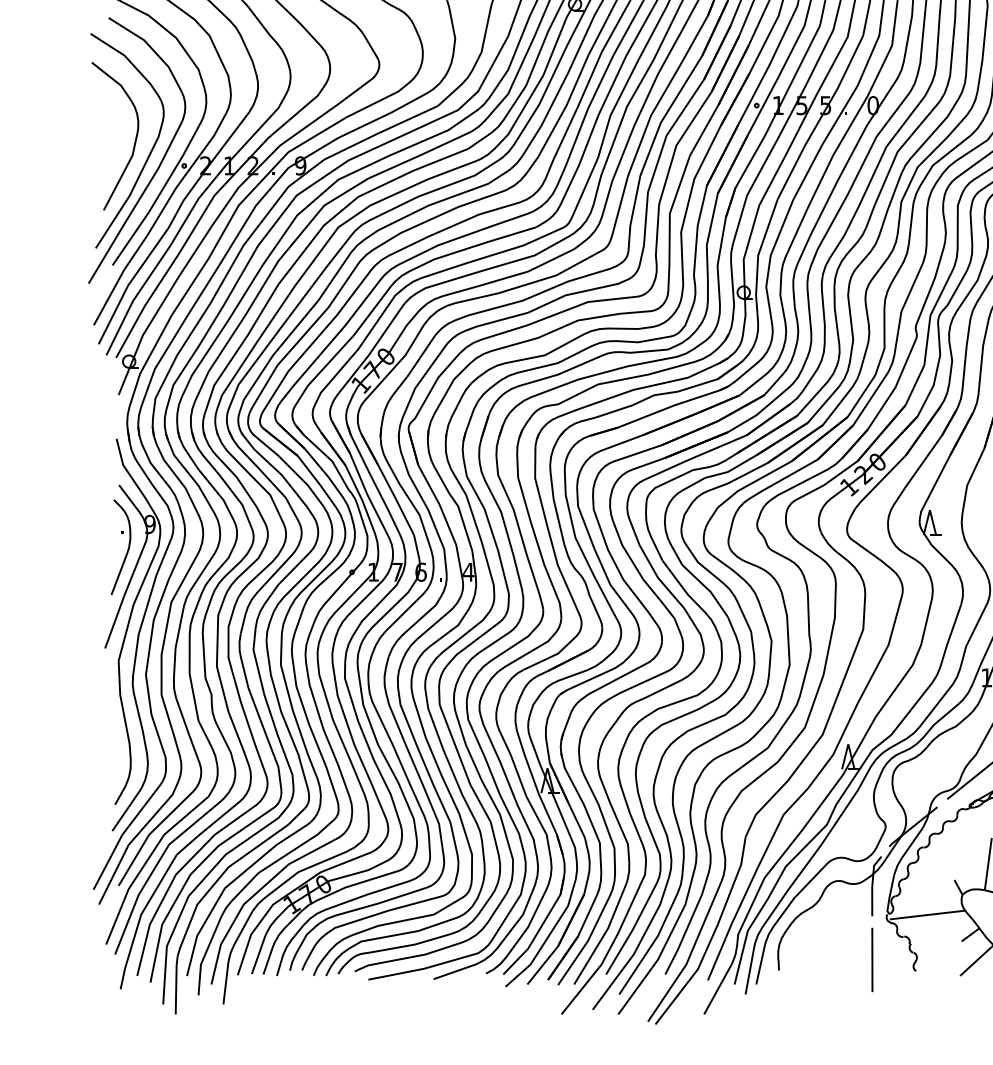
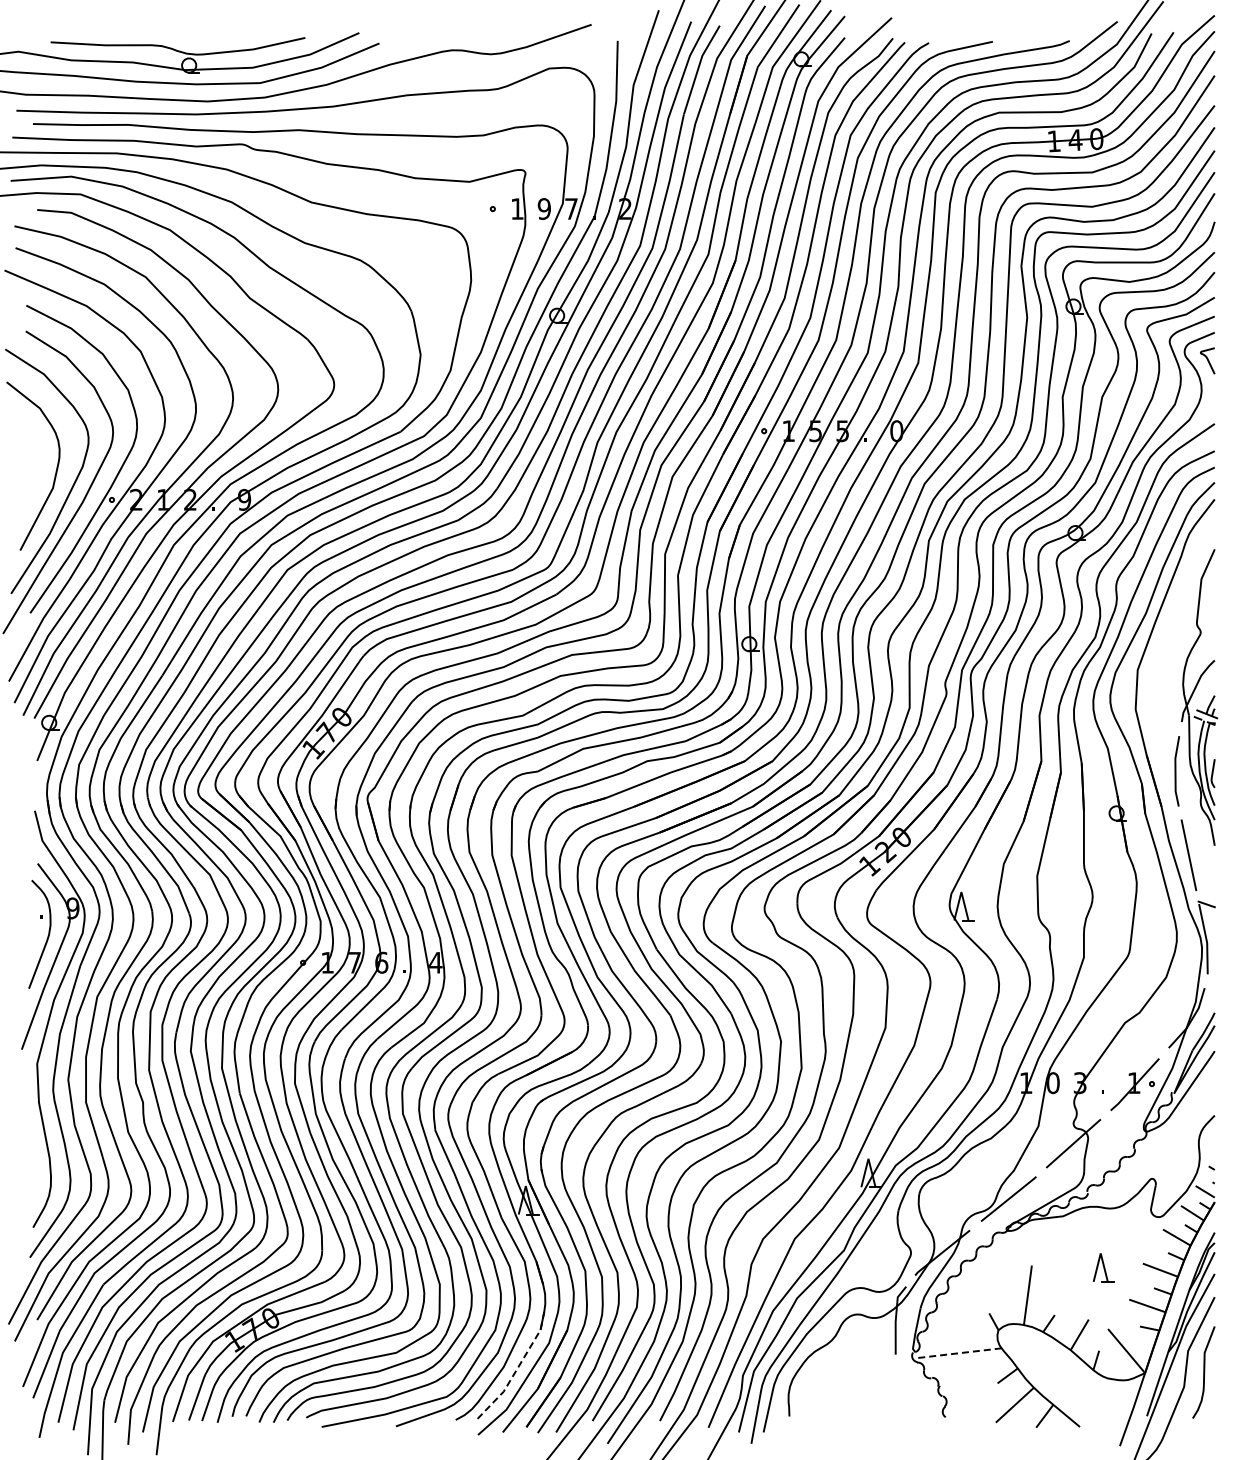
line: (927, 915) -> (958, 1353), solid -> dashed
line: (539, 930) -> (516, 1370), solid -> dashed
line: (872, 959) -> (895, 1404), removed

